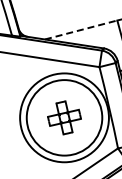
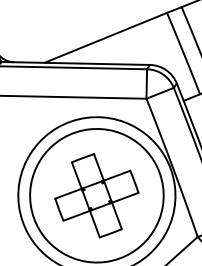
line: (81, 29) -> (106, 36), dashed -> solid
part: (64, 117) -> (96, 195), size x1.43

